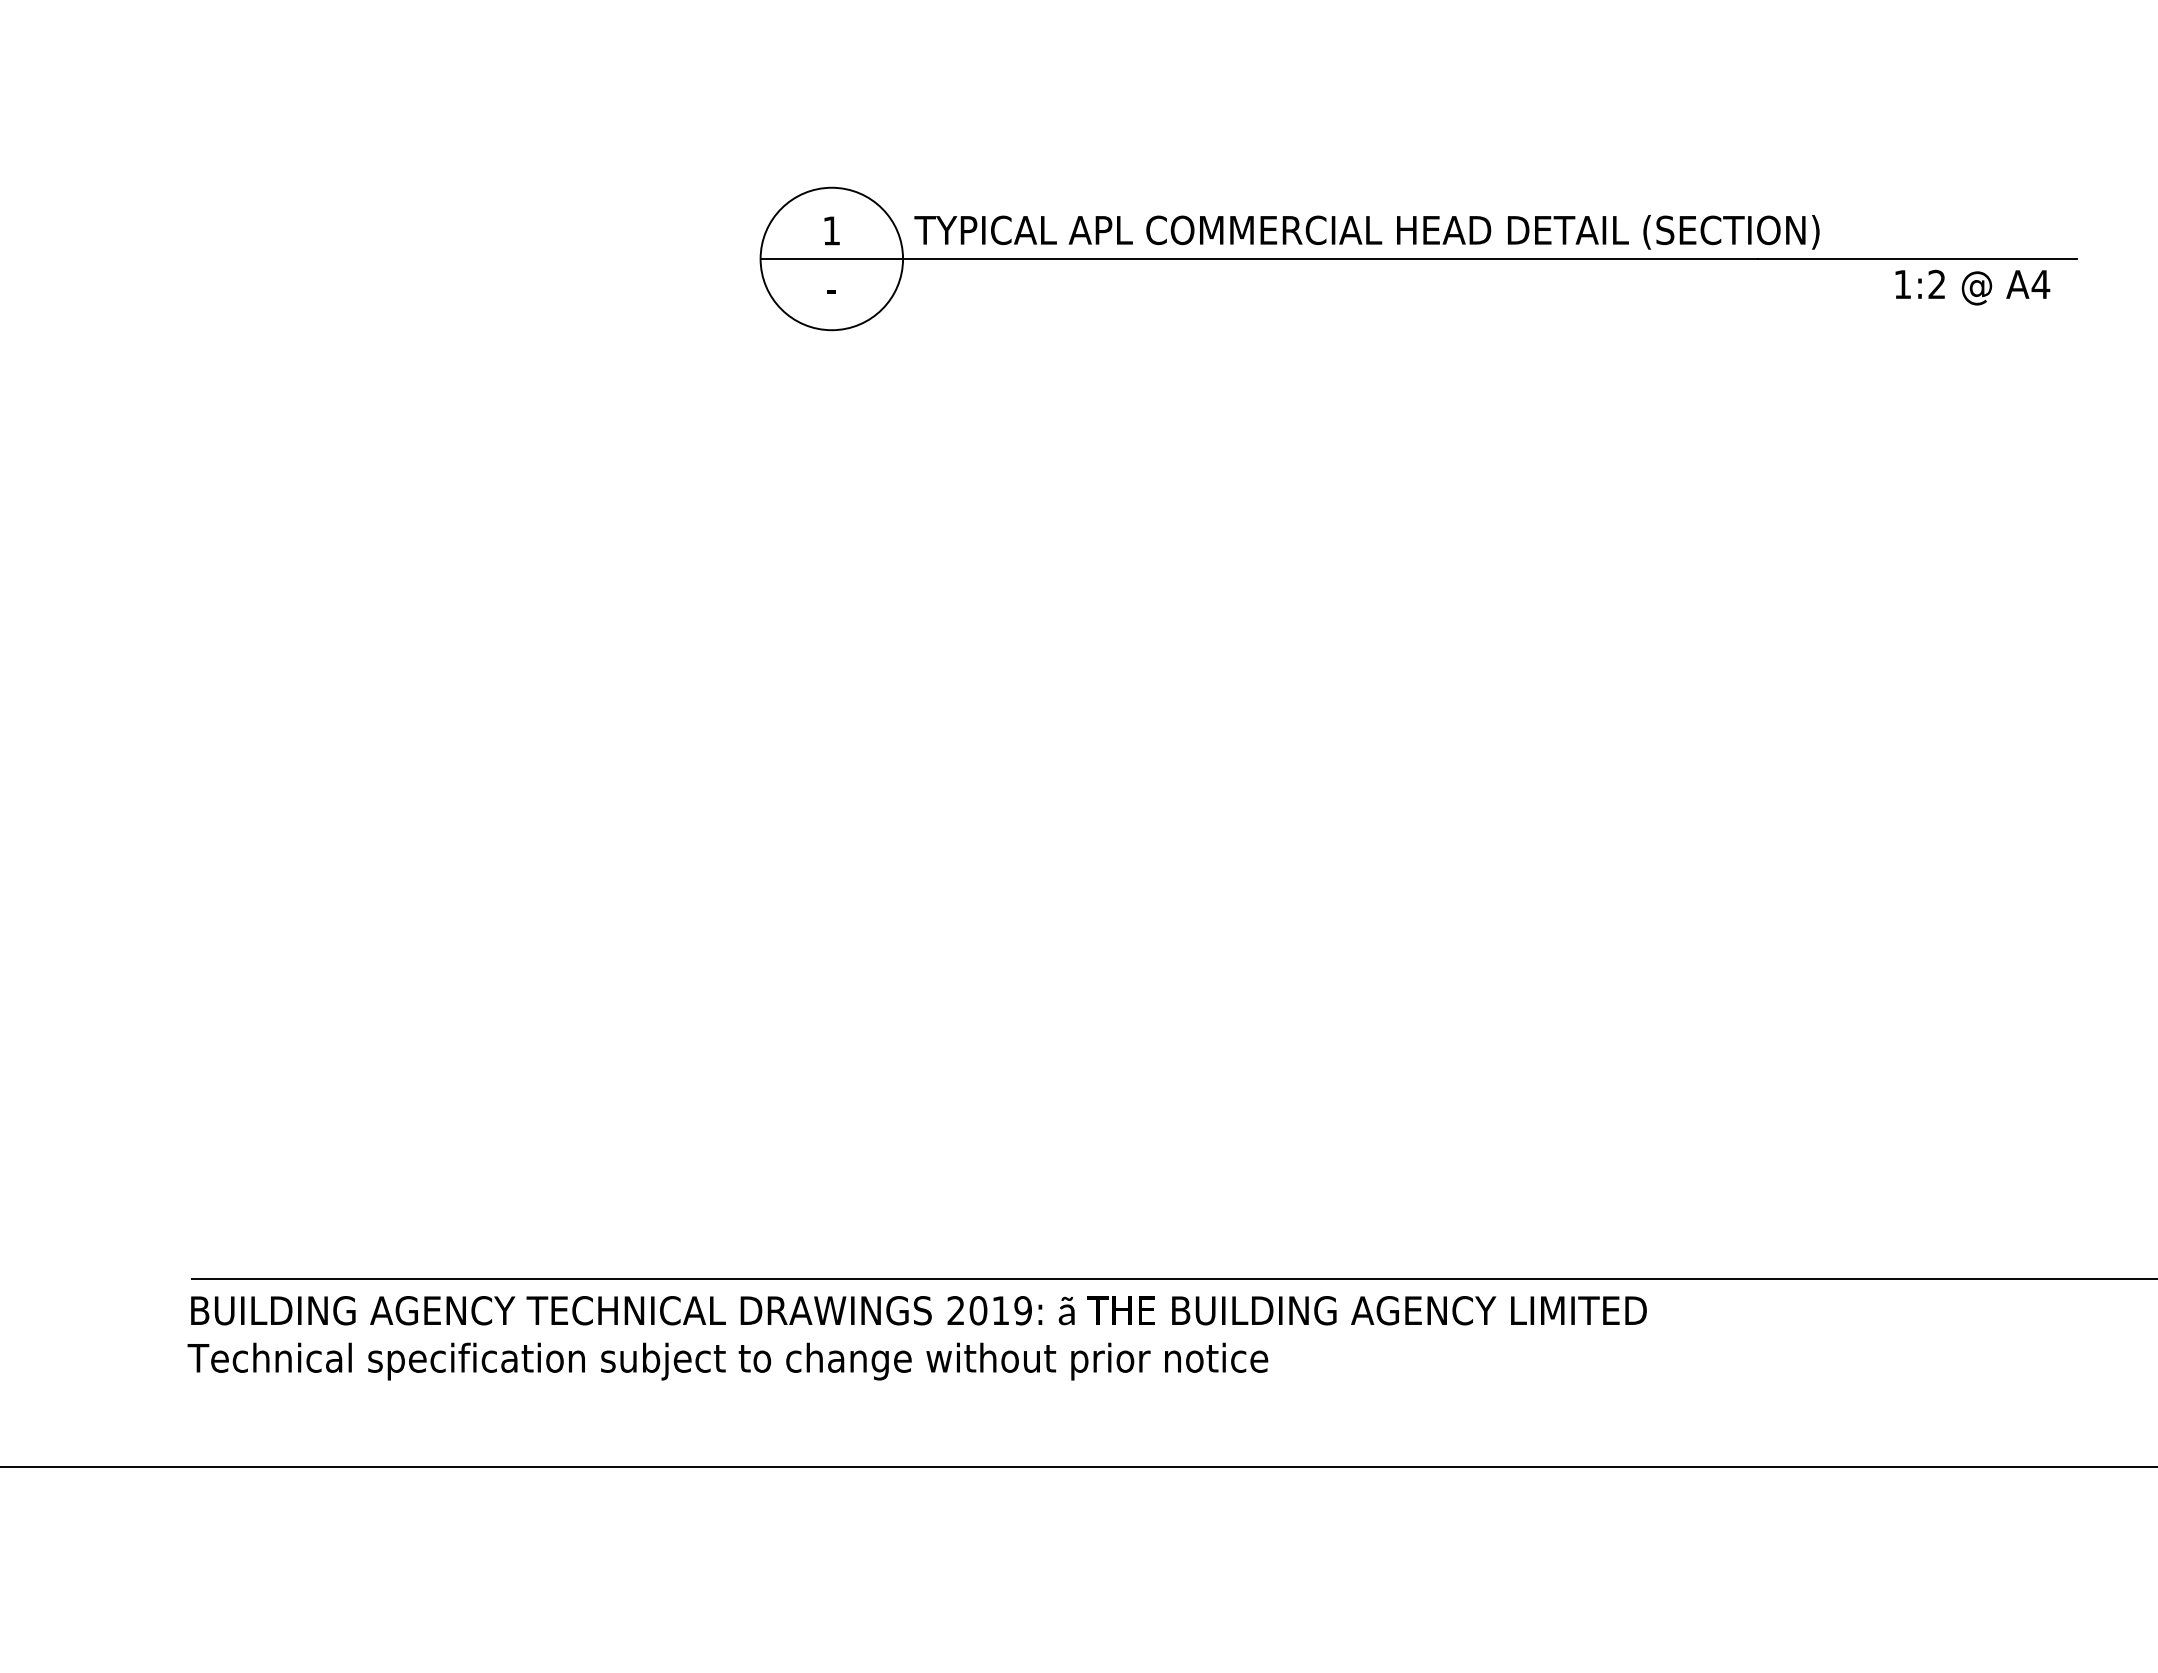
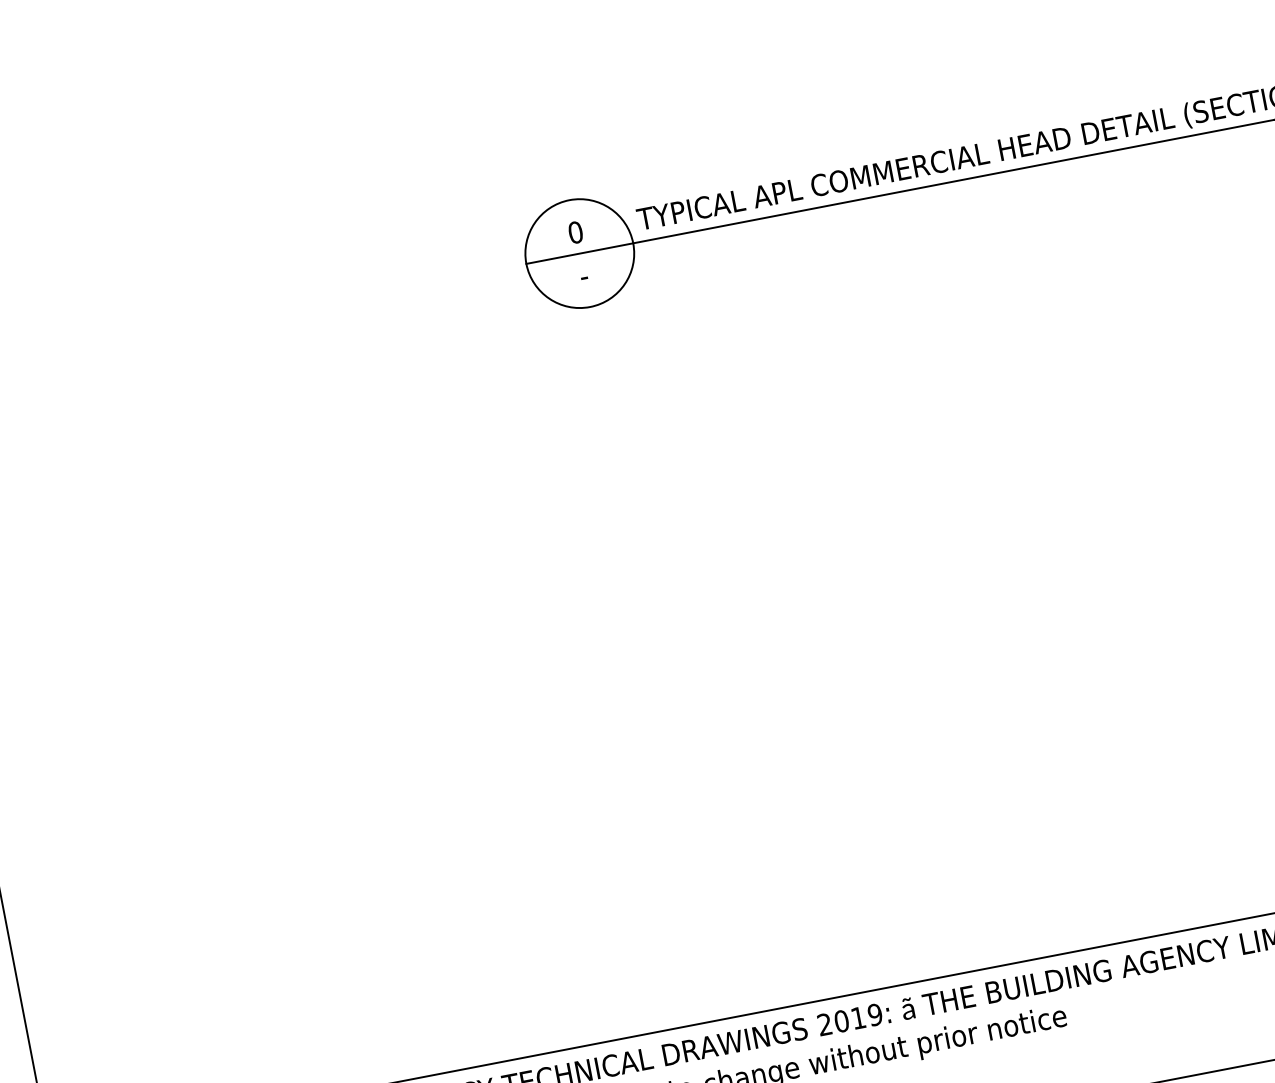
text: (831, 230) -> (575, 232), 1 -> 0

